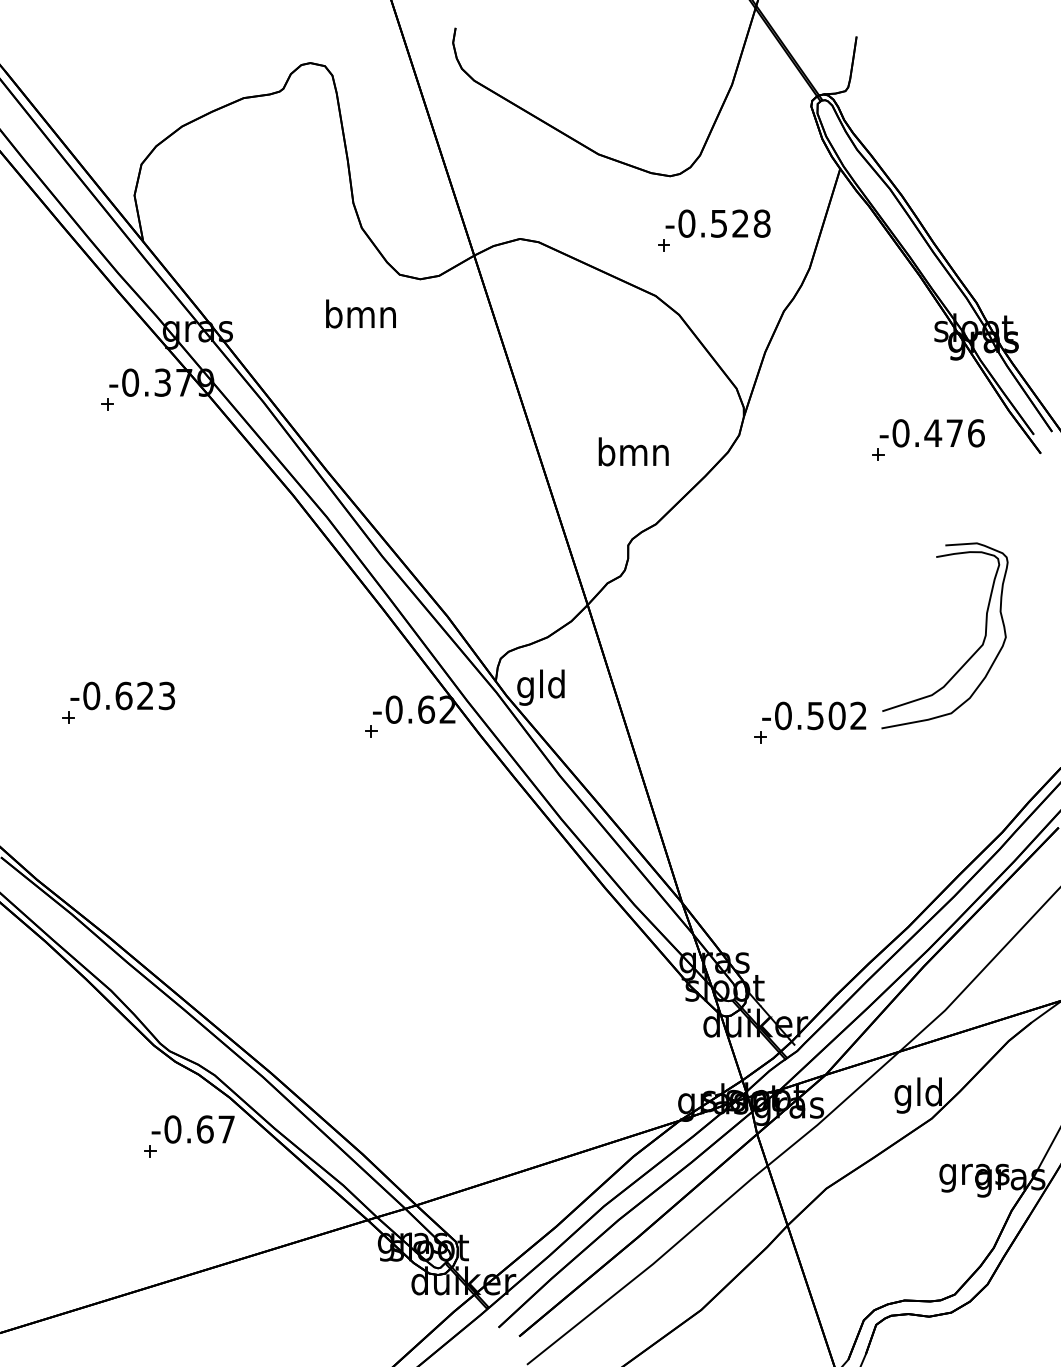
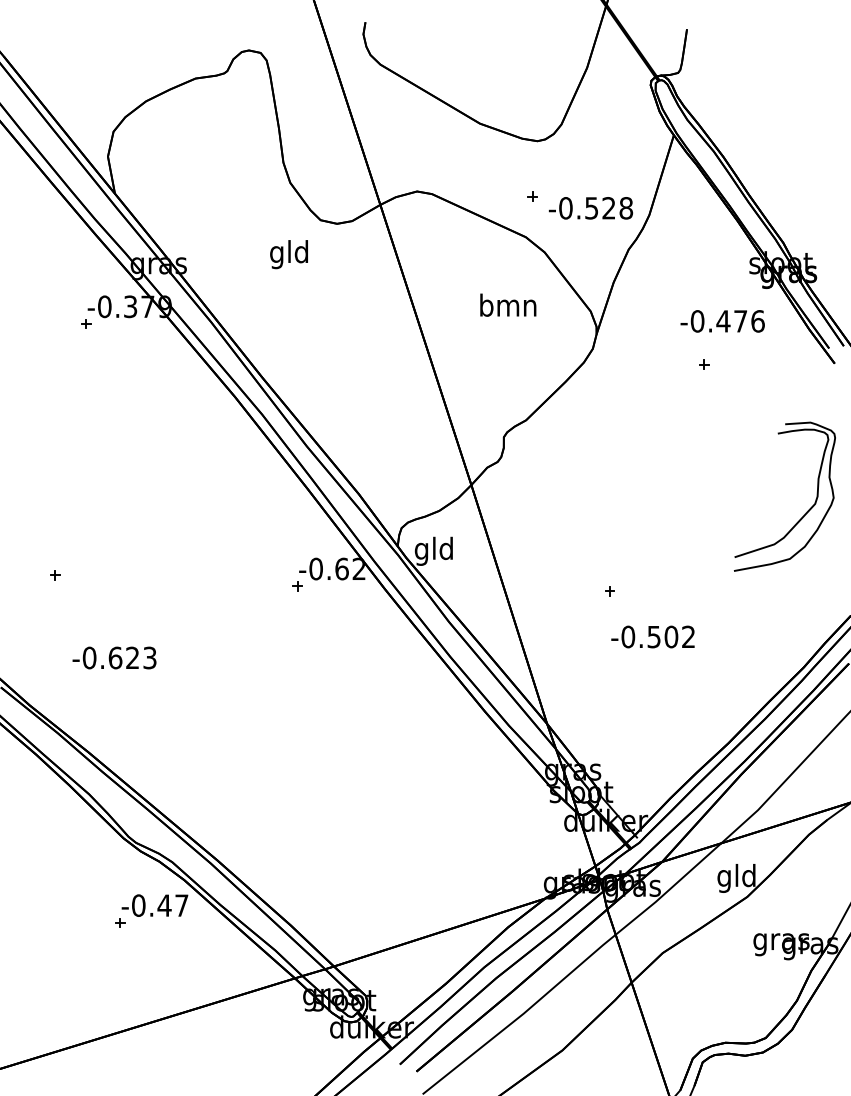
text: (717, 223) -> (590, 208), moved
text: (360, 317) -> (289, 254), bmn -> gld
text: (932, 433) -> (722, 321), moved
text: (634, 450) -> (508, 304), moved
part: (971, 654) -> (806, 511), moved
text: (122, 695) -> (114, 657), moved
text: (813, 715) -> (652, 636), moved
text: (205, 1129) -> (164, 905), -0.67 -> -0.47

